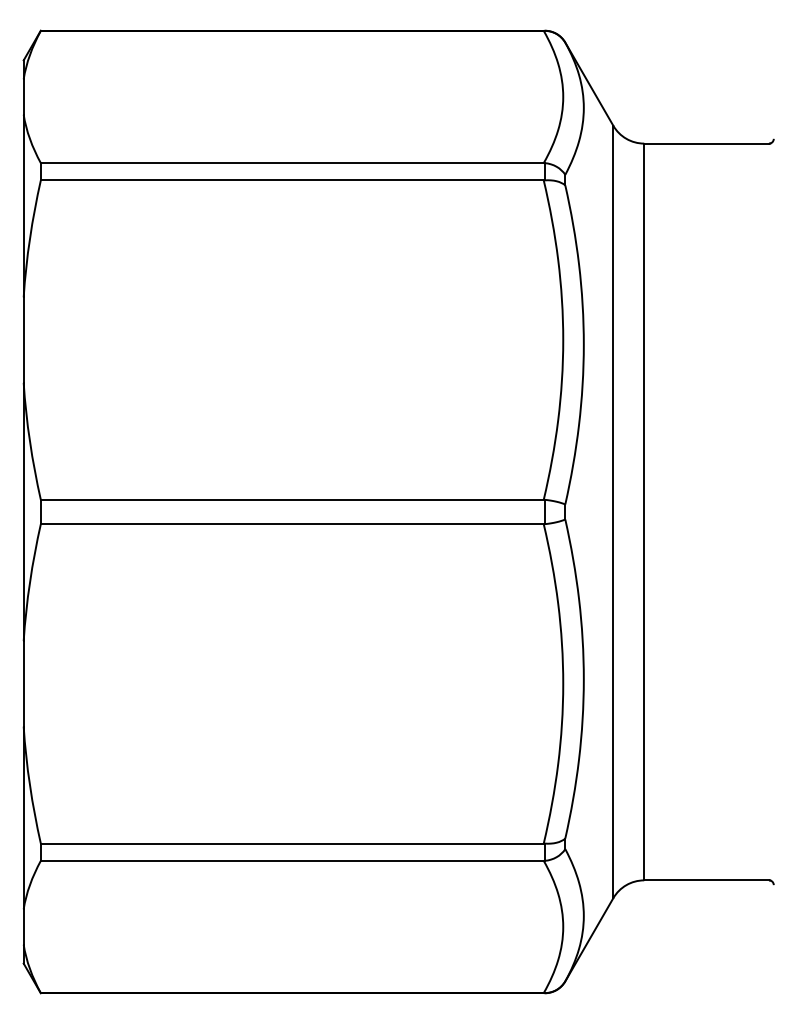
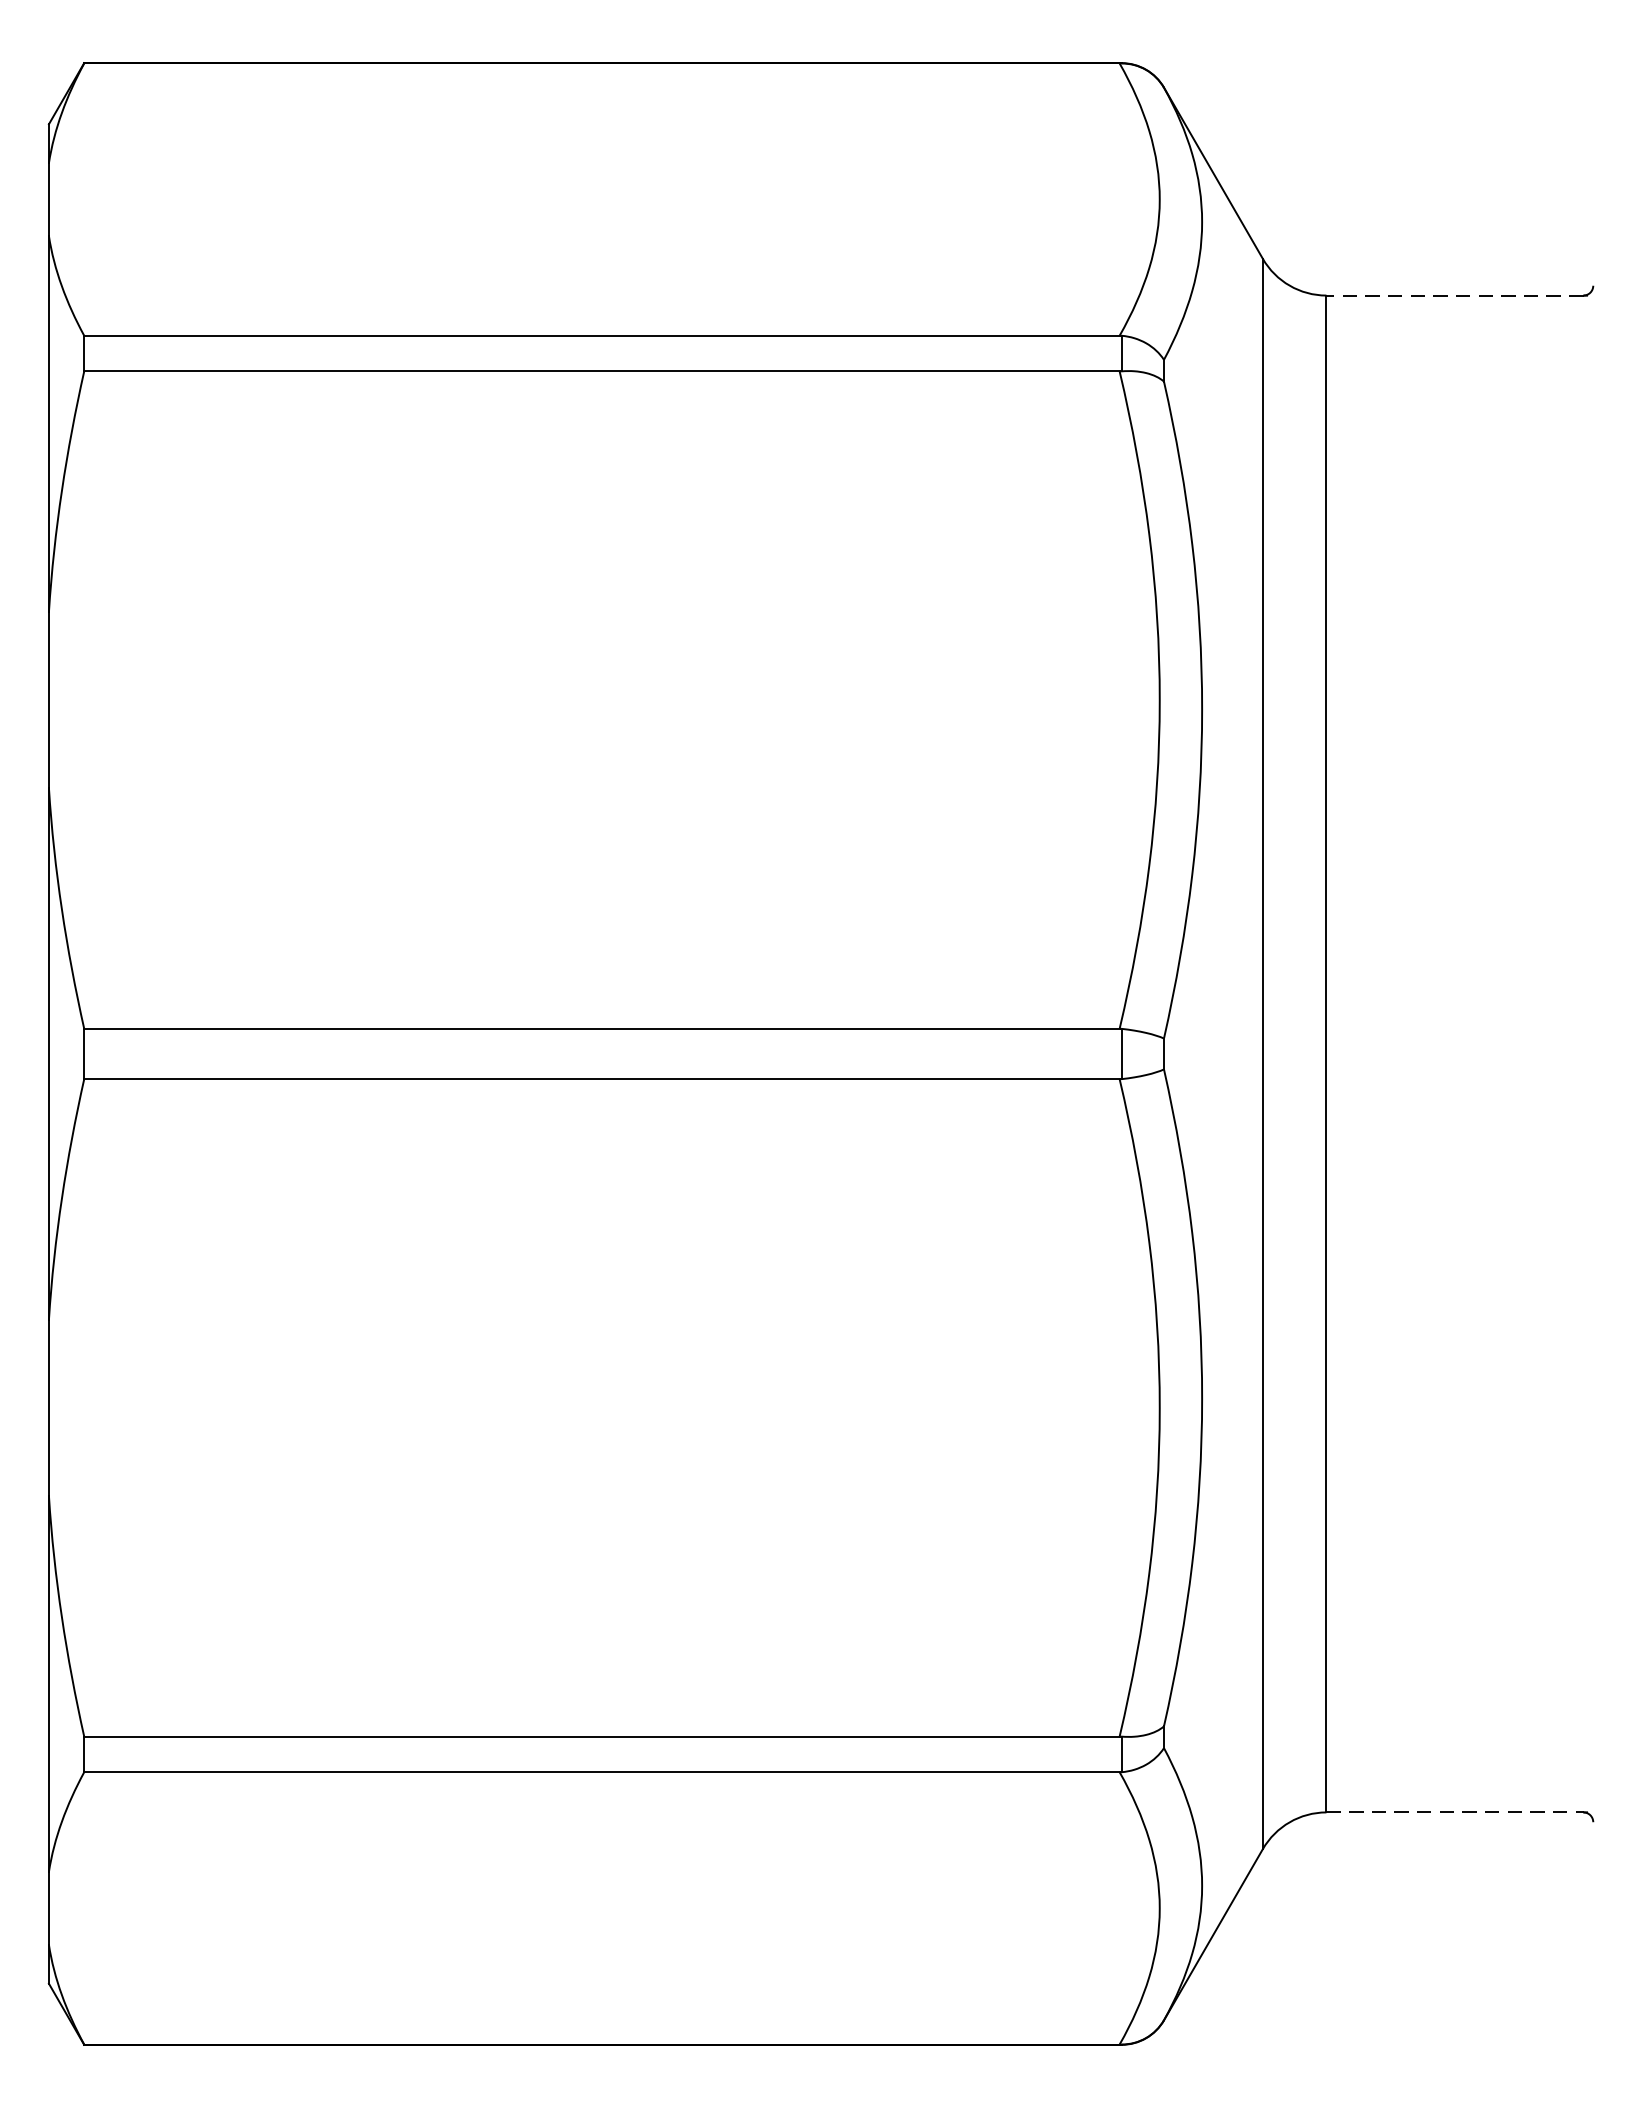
line: (706, 143) -> (1454, 295), solid -> dashed
line: (707, 880) -> (1456, 1812), solid -> dashed

